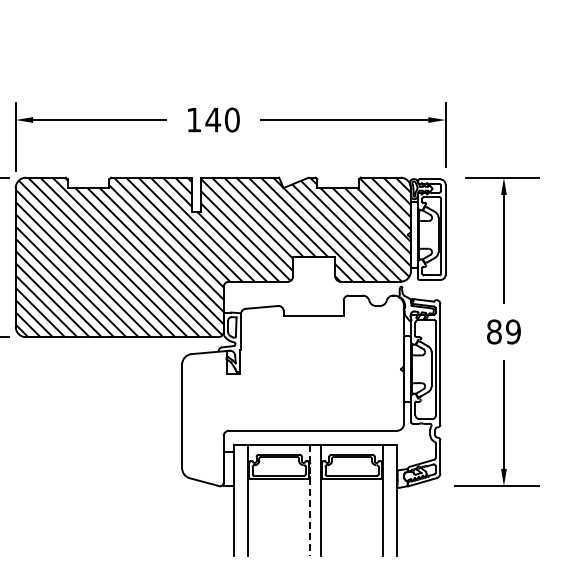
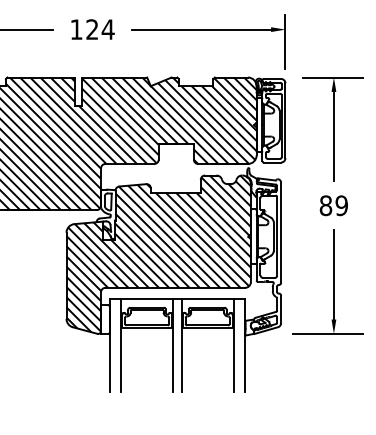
text: (222, 119) -> (100, 29), 140 -> 124
hatch: (293, 389) -> (159, 253), added
line: (310, 500) -> (173, 345), dashed -> solid

